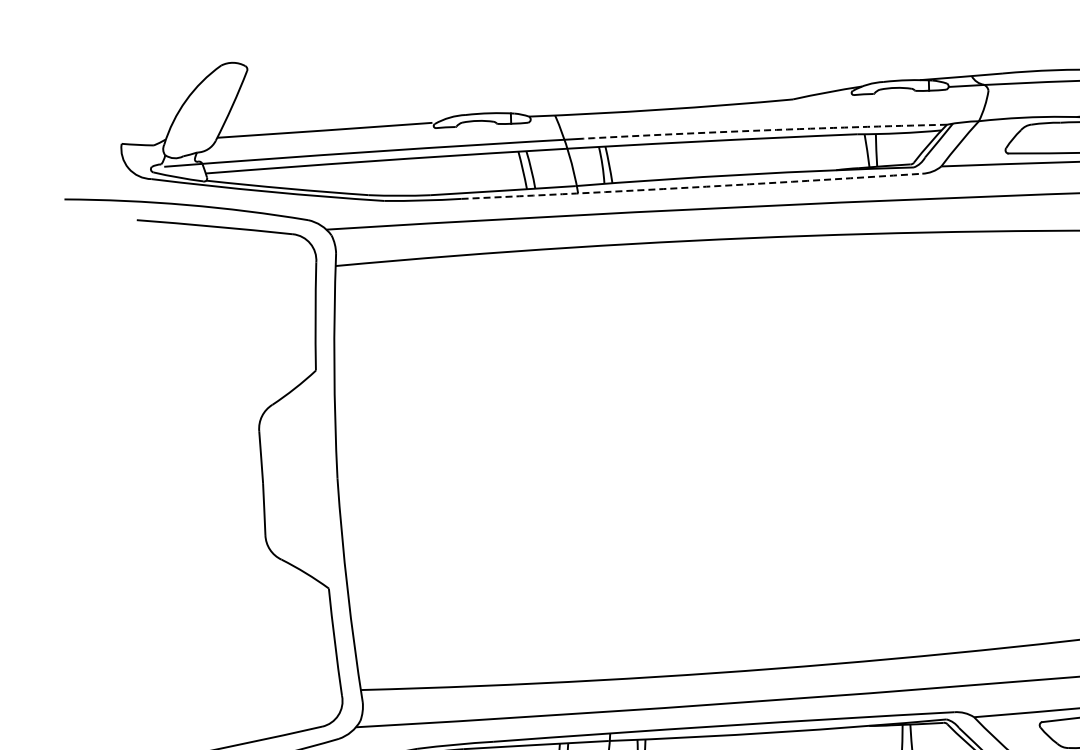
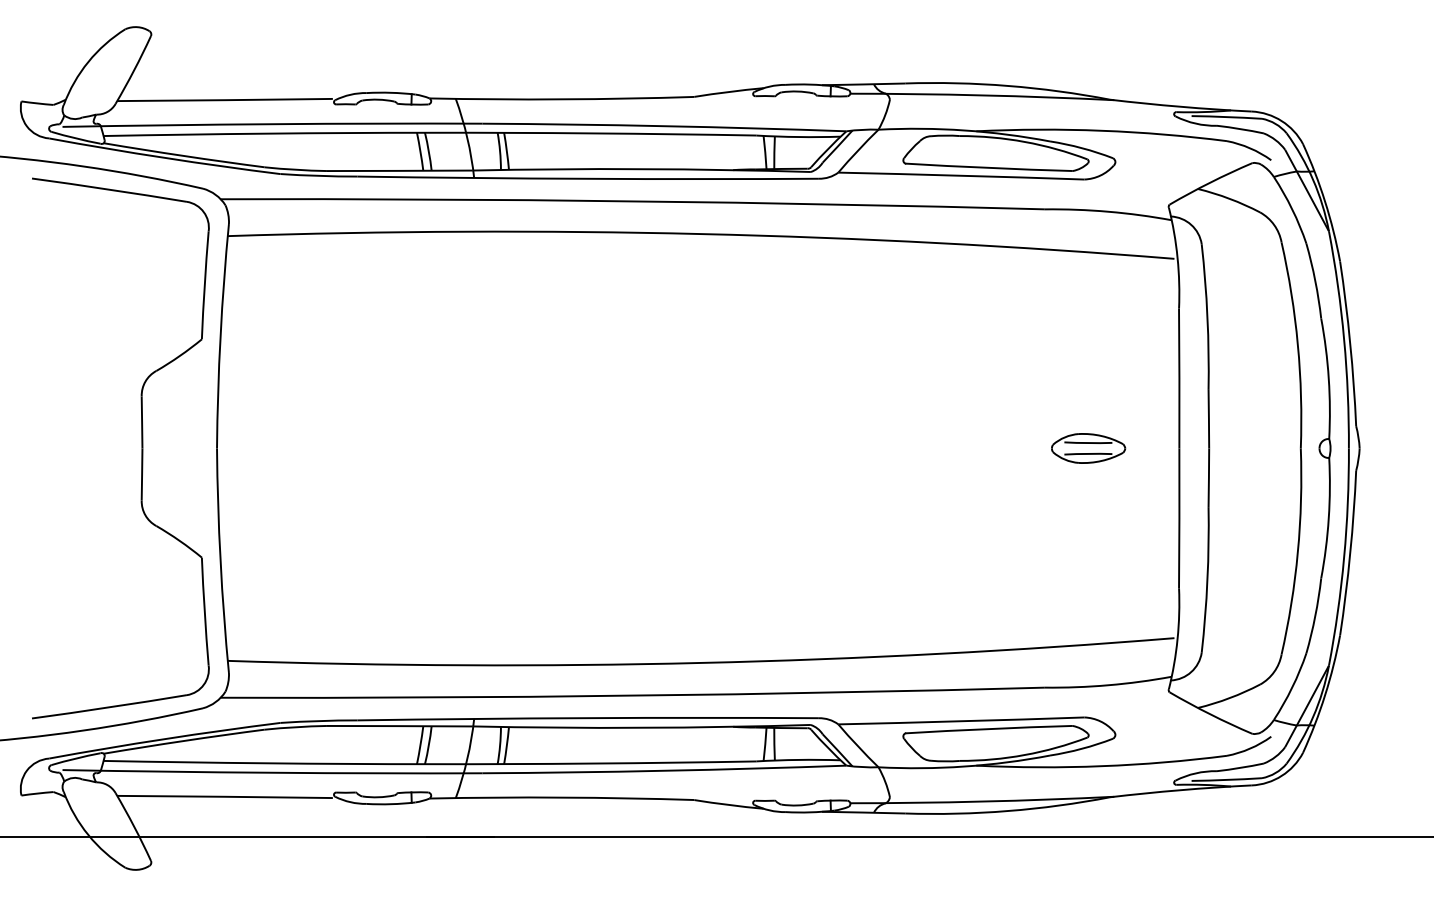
arc: (765, 130) -> (664, 126), dashed -> solid
arc: (692, 187) -> (588, 178), dashed -> solid

